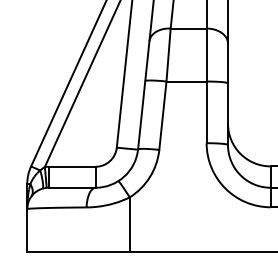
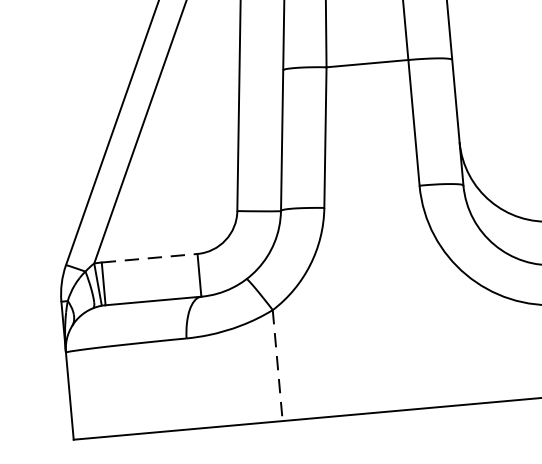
line: (72, 166) -> (150, 257), solid -> dashed
line: (129, 225) -> (277, 367), solid -> dashed

